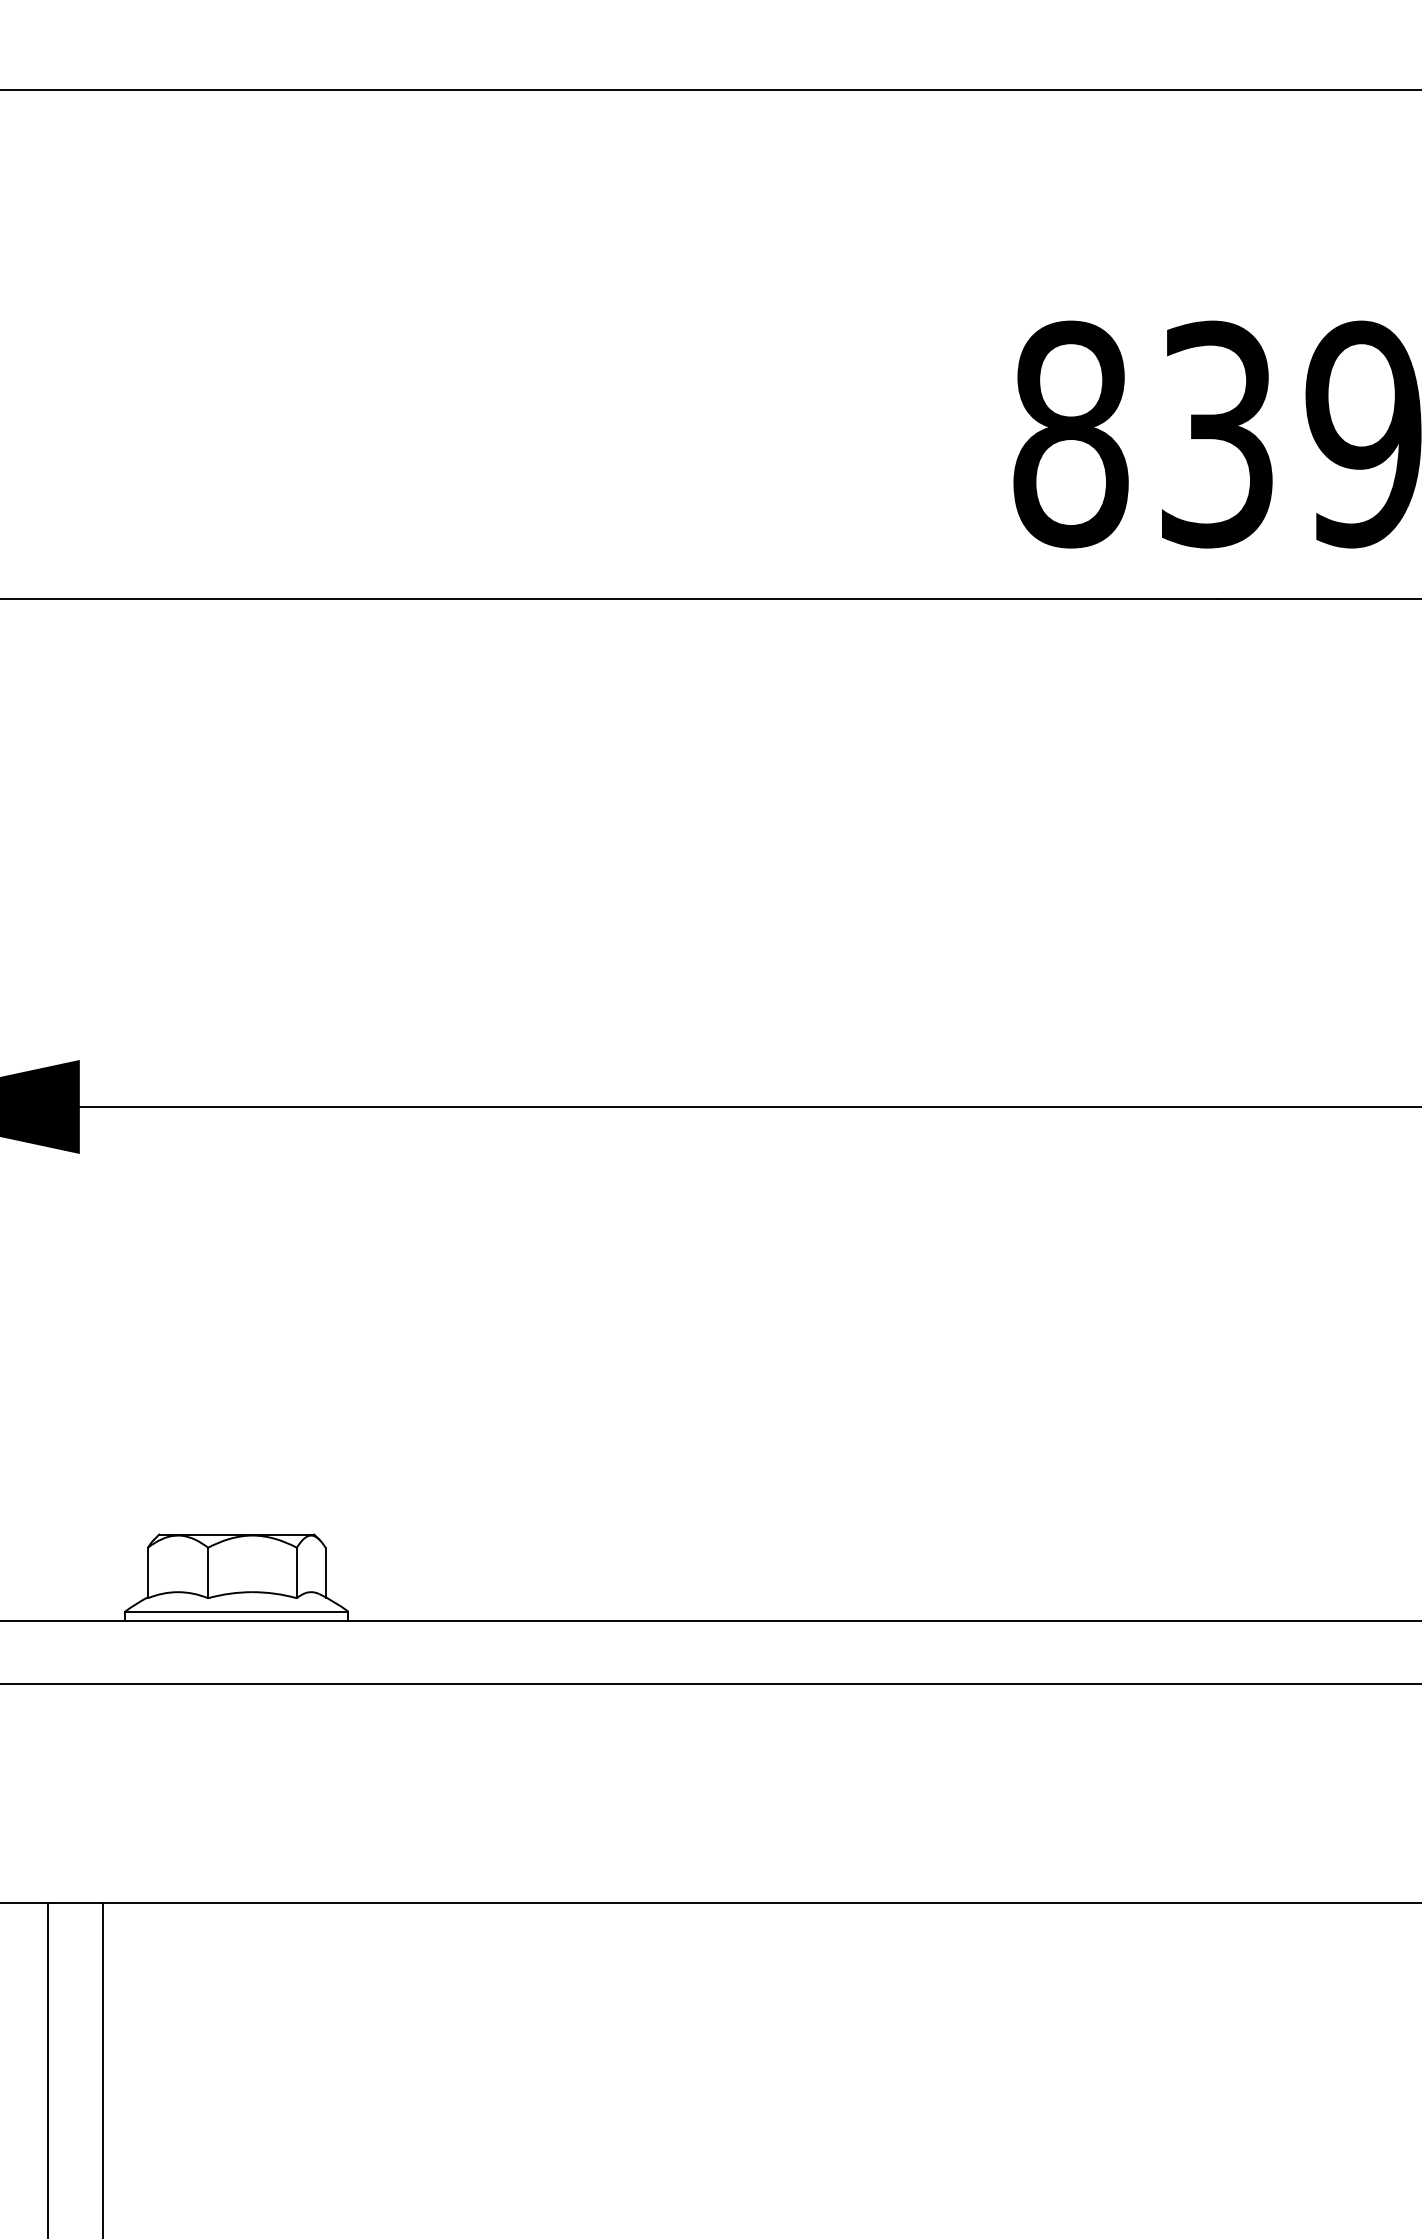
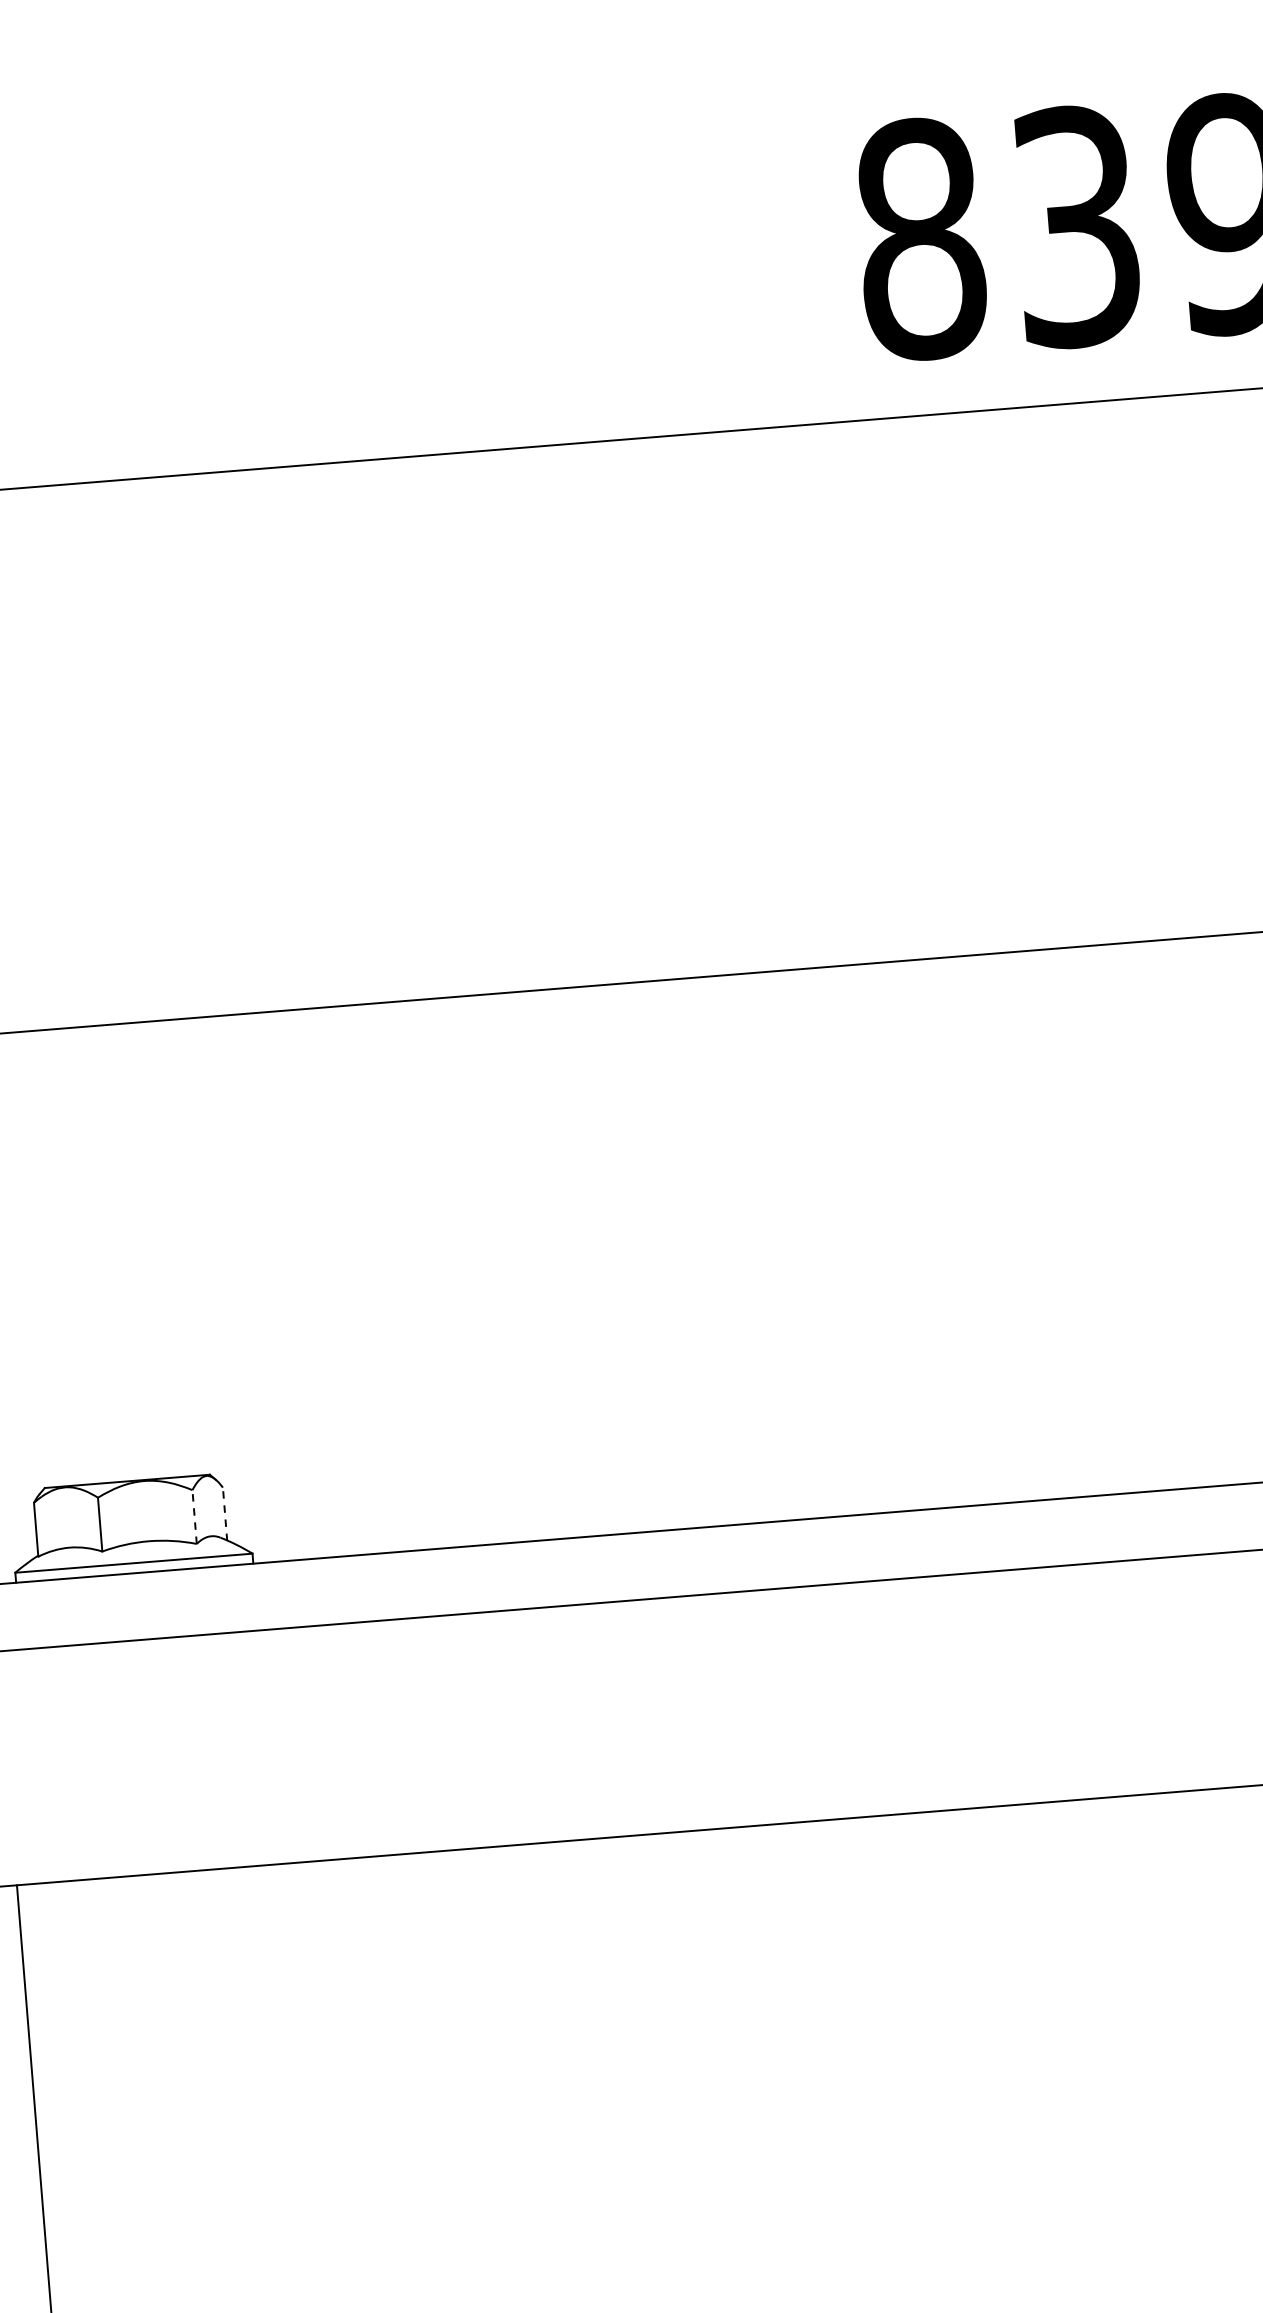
line: (296, 1572) -> (194, 1516), solid -> dashed
line: (325, 1572) -> (225, 1514), solid -> dashed

